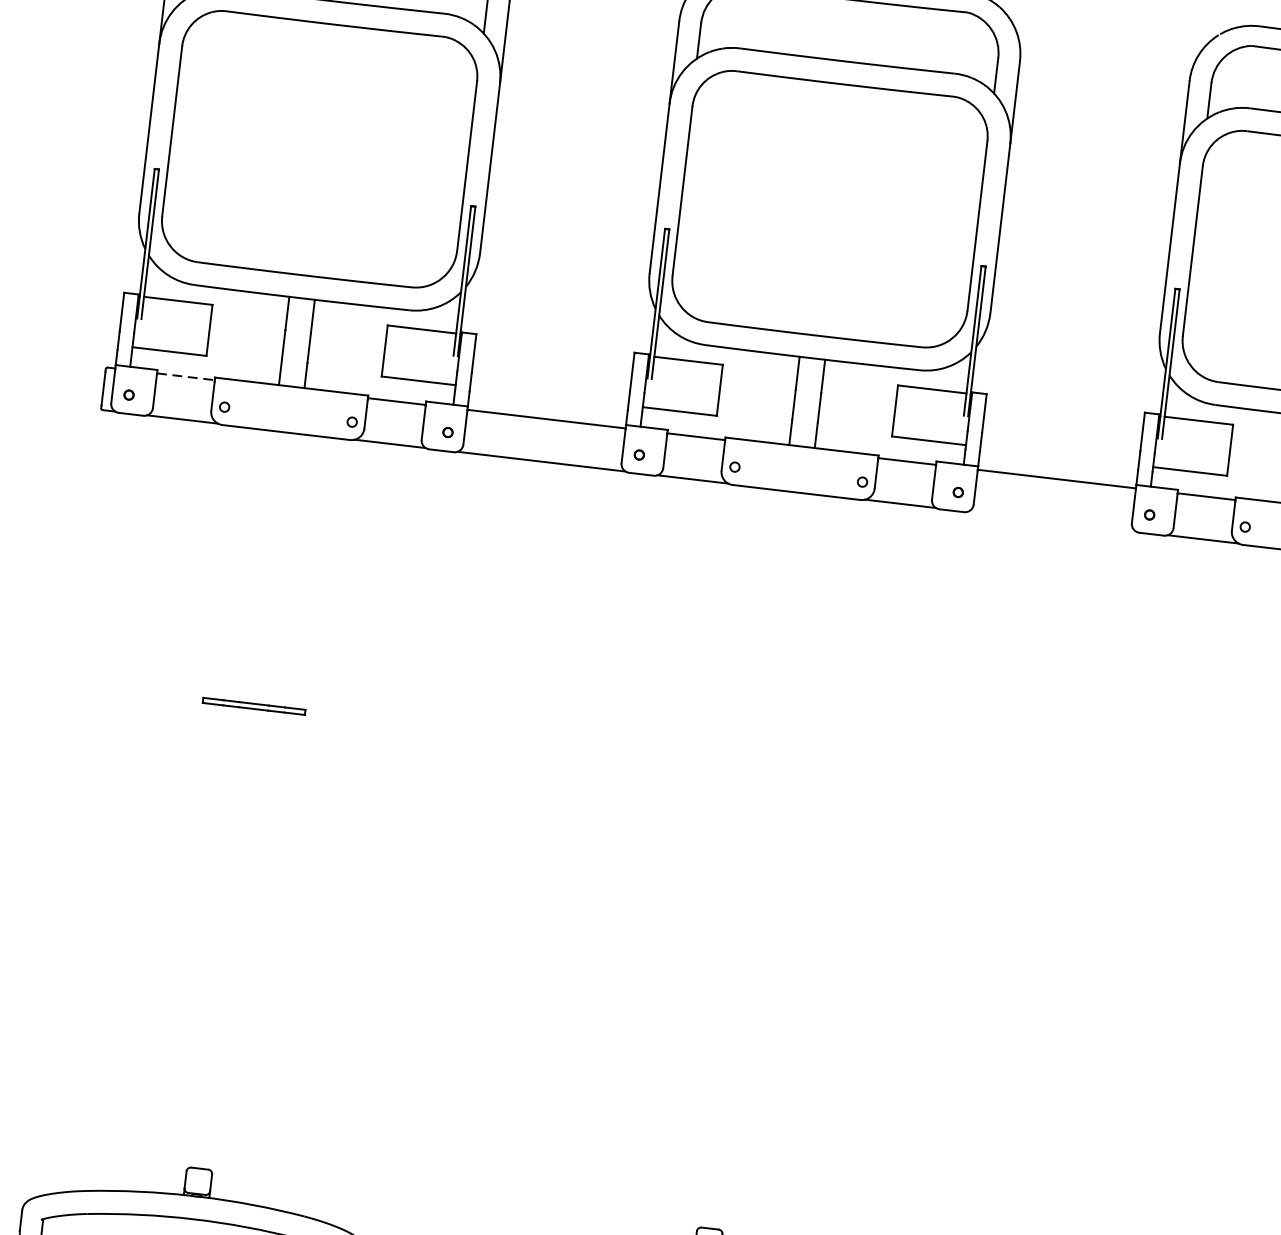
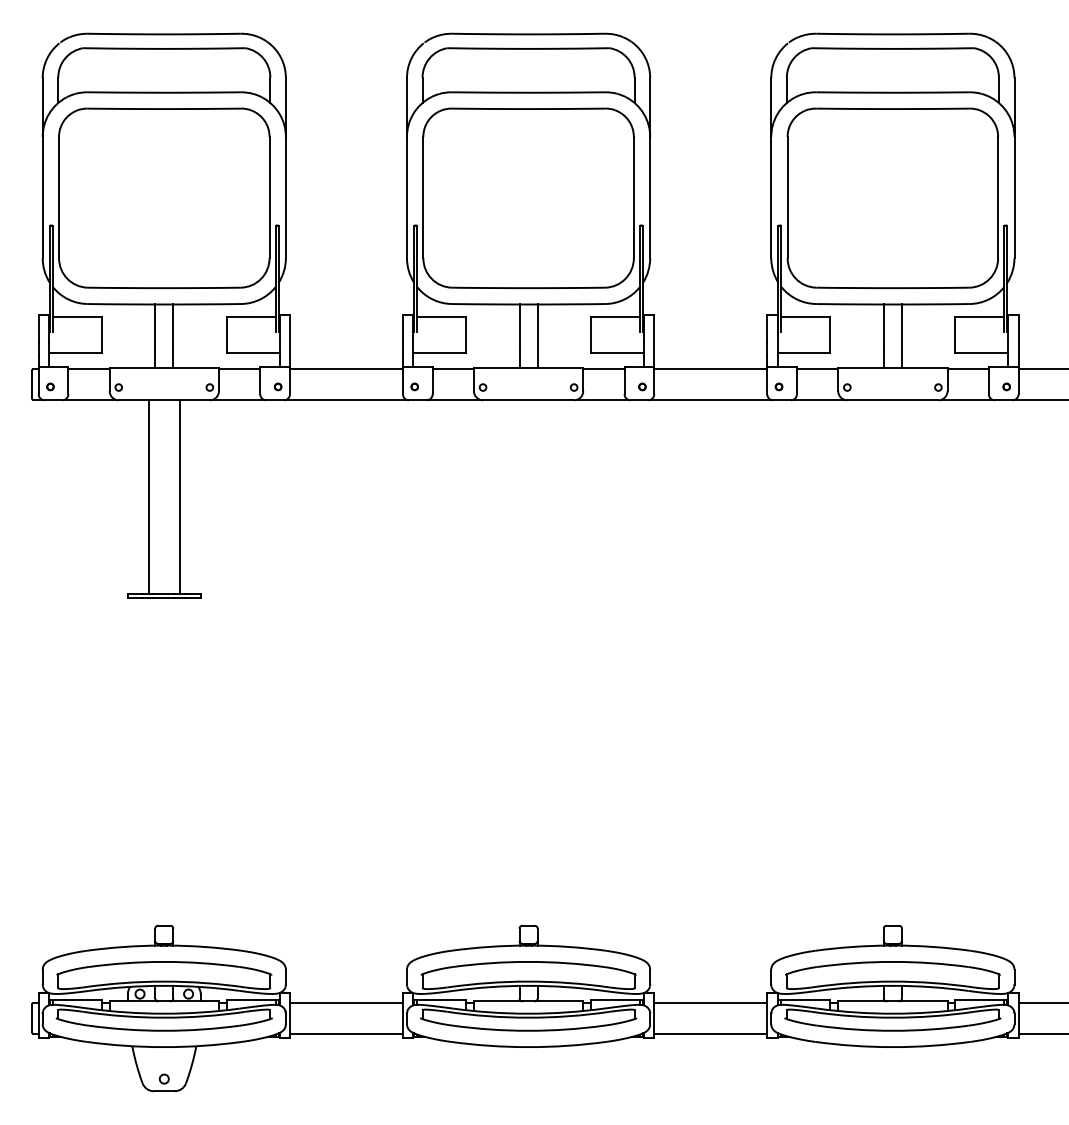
line: (186, 377) -> (89, 369), dashed -> solid
line: (1051, 521) -> (710, 399), added
line: (249, 564) -> (149, 496), added
line: (291, 569) -> (179, 496), added

